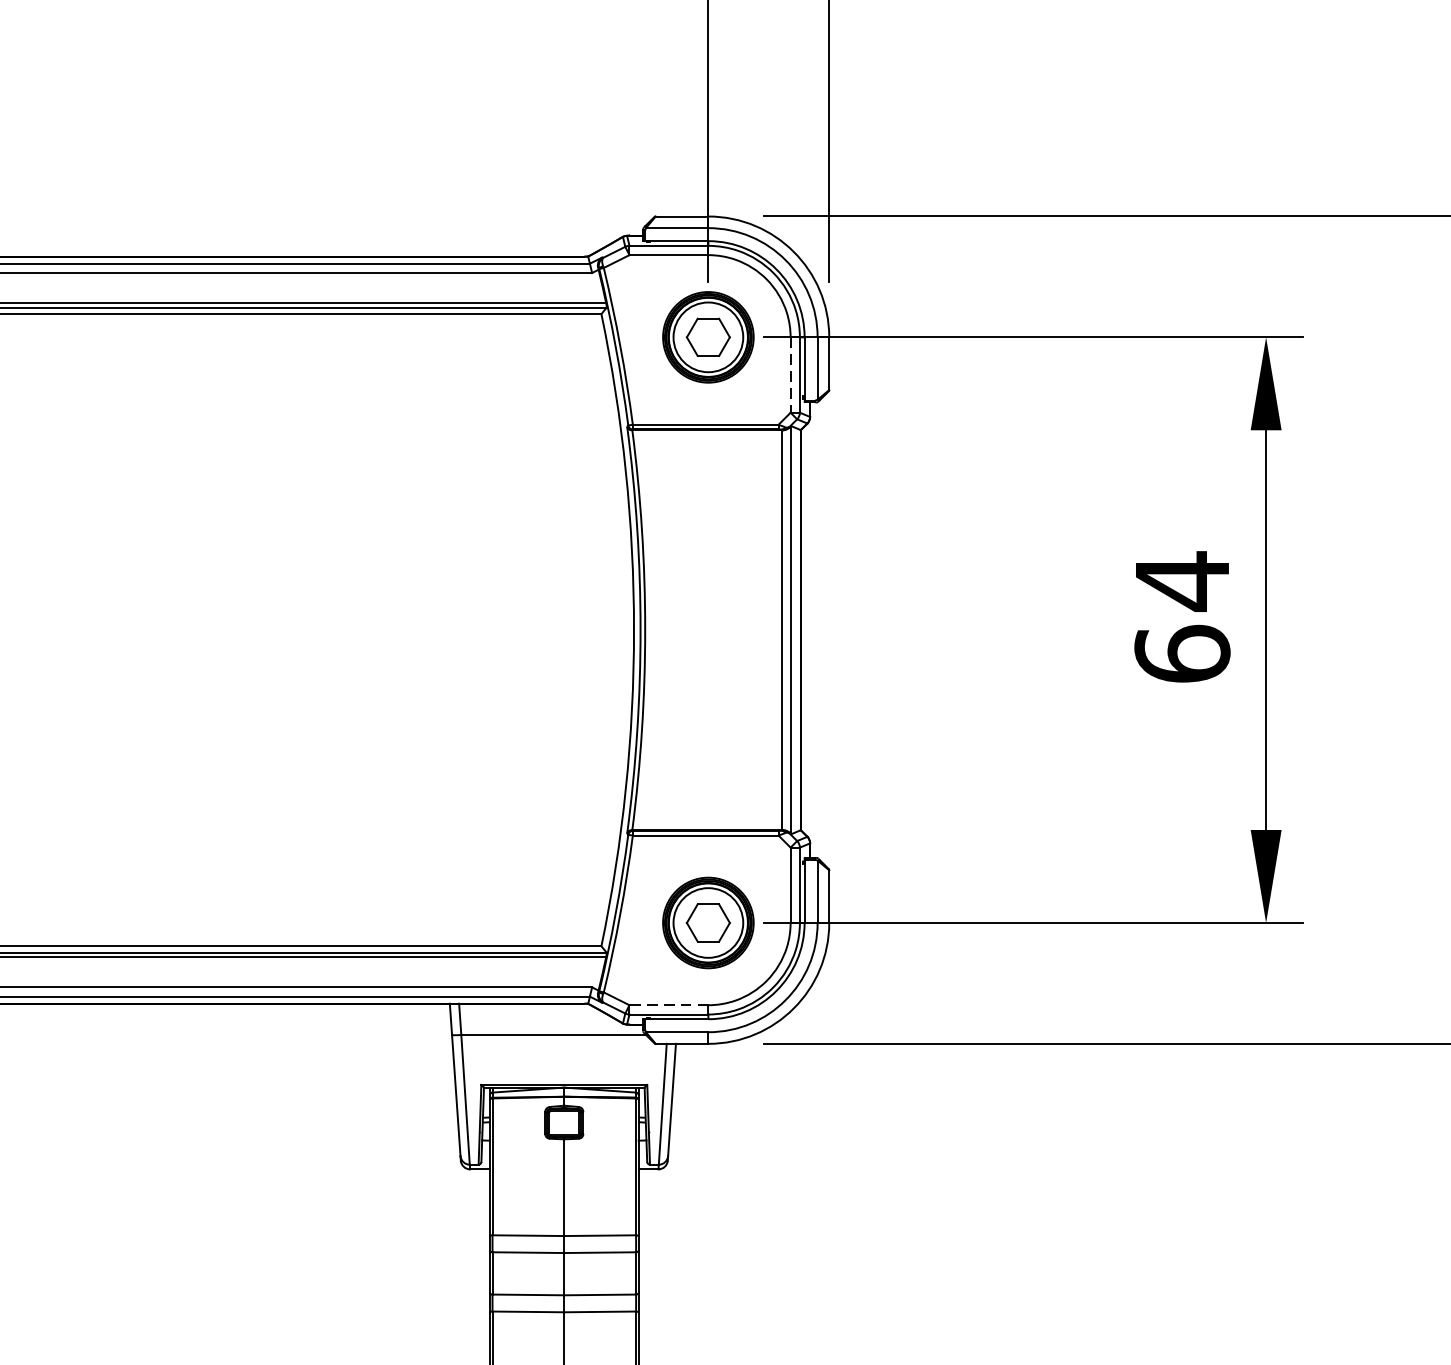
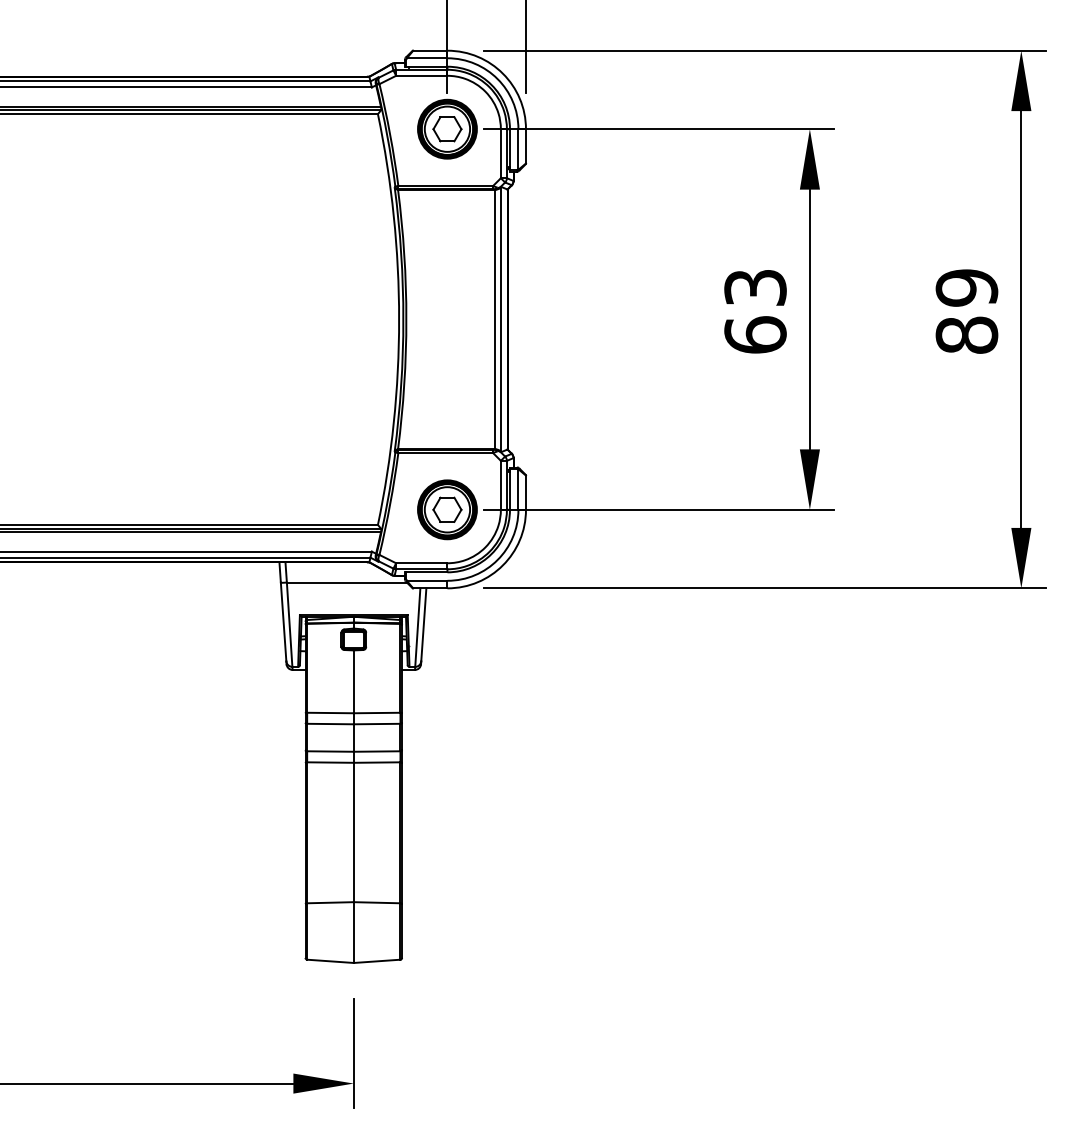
line: (790, 376) -> (500, 154), dashed -> solid
text: (1182, 580) -> (755, 287), 64 -> 63
line: (668, 1005) -> (421, 563), dashed -> solid

